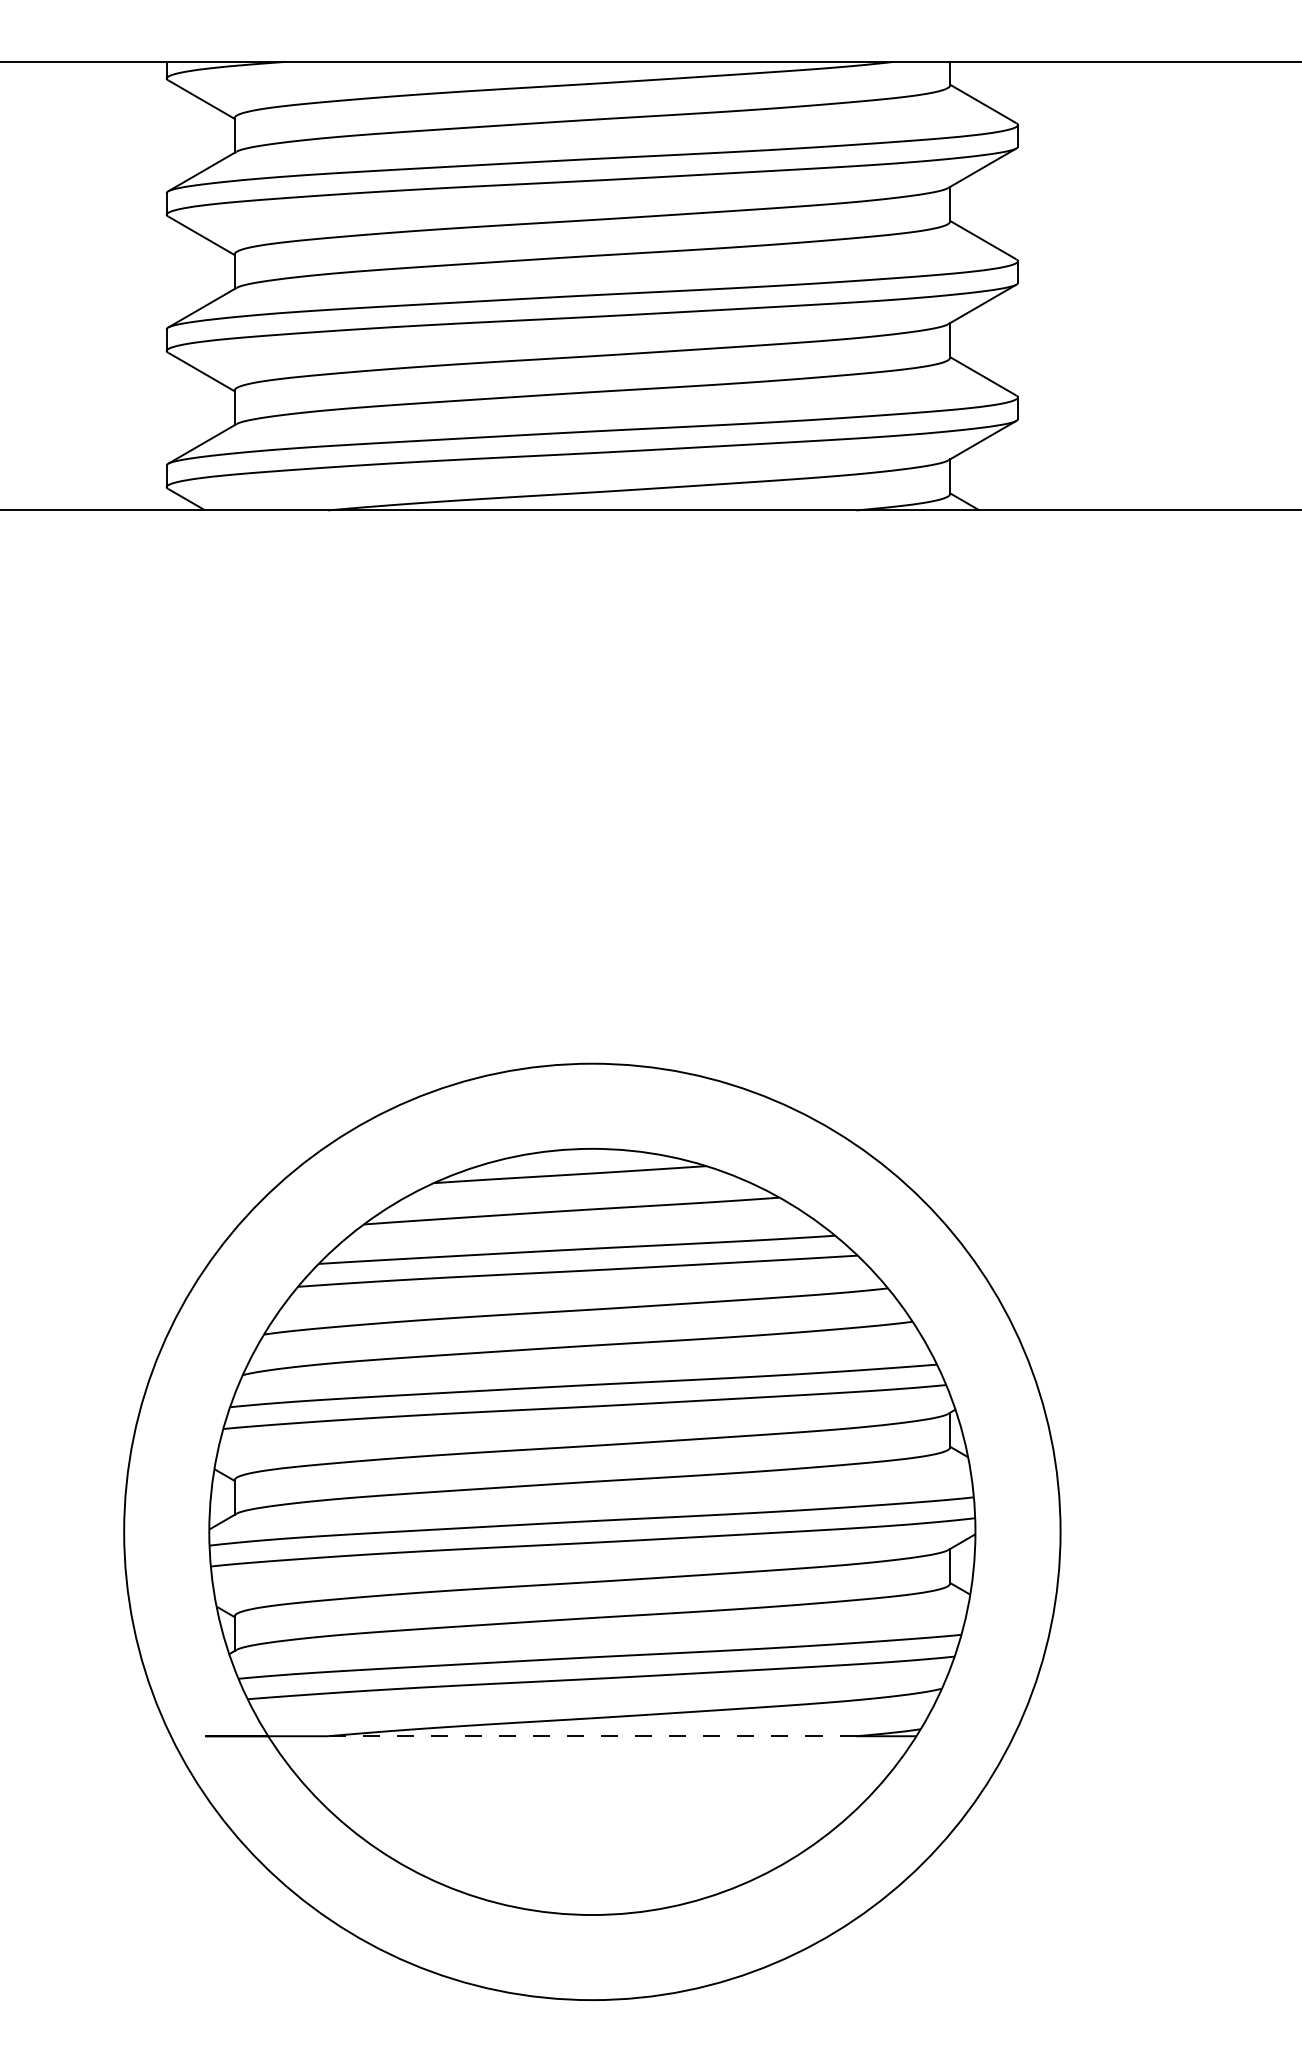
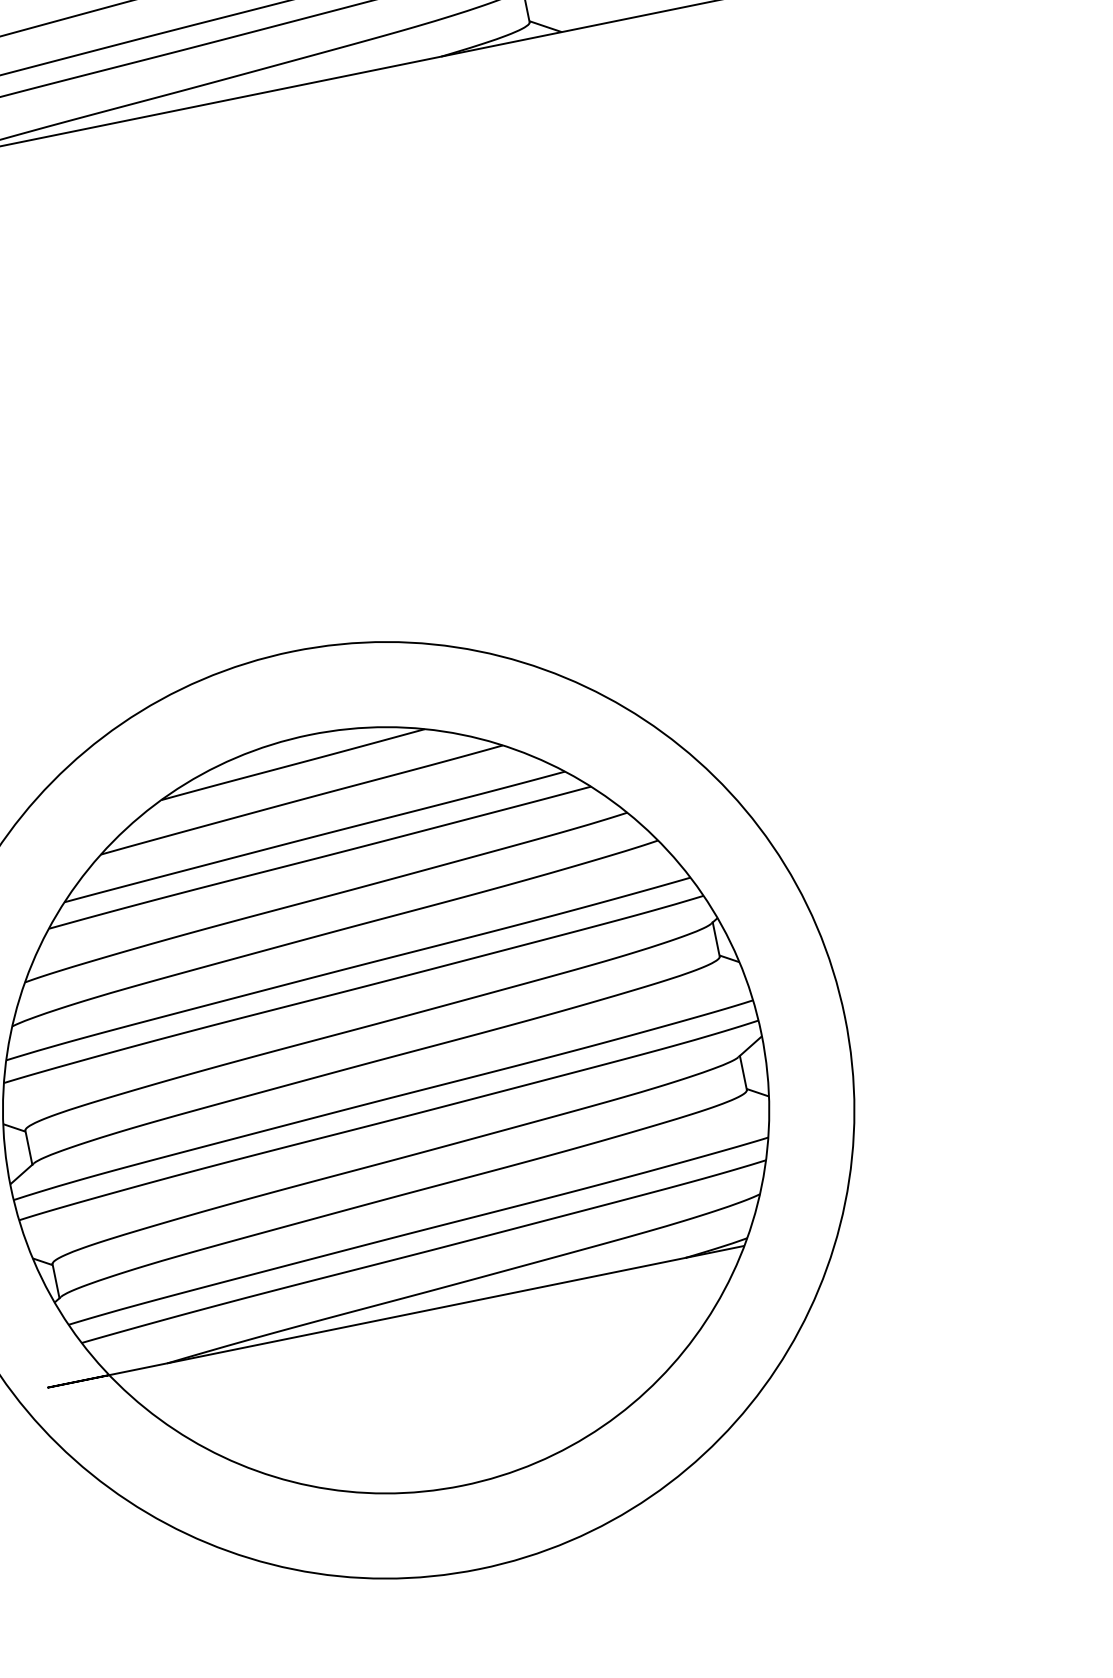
line: (591, 1736) -> (426, 1310), dashed -> solid

